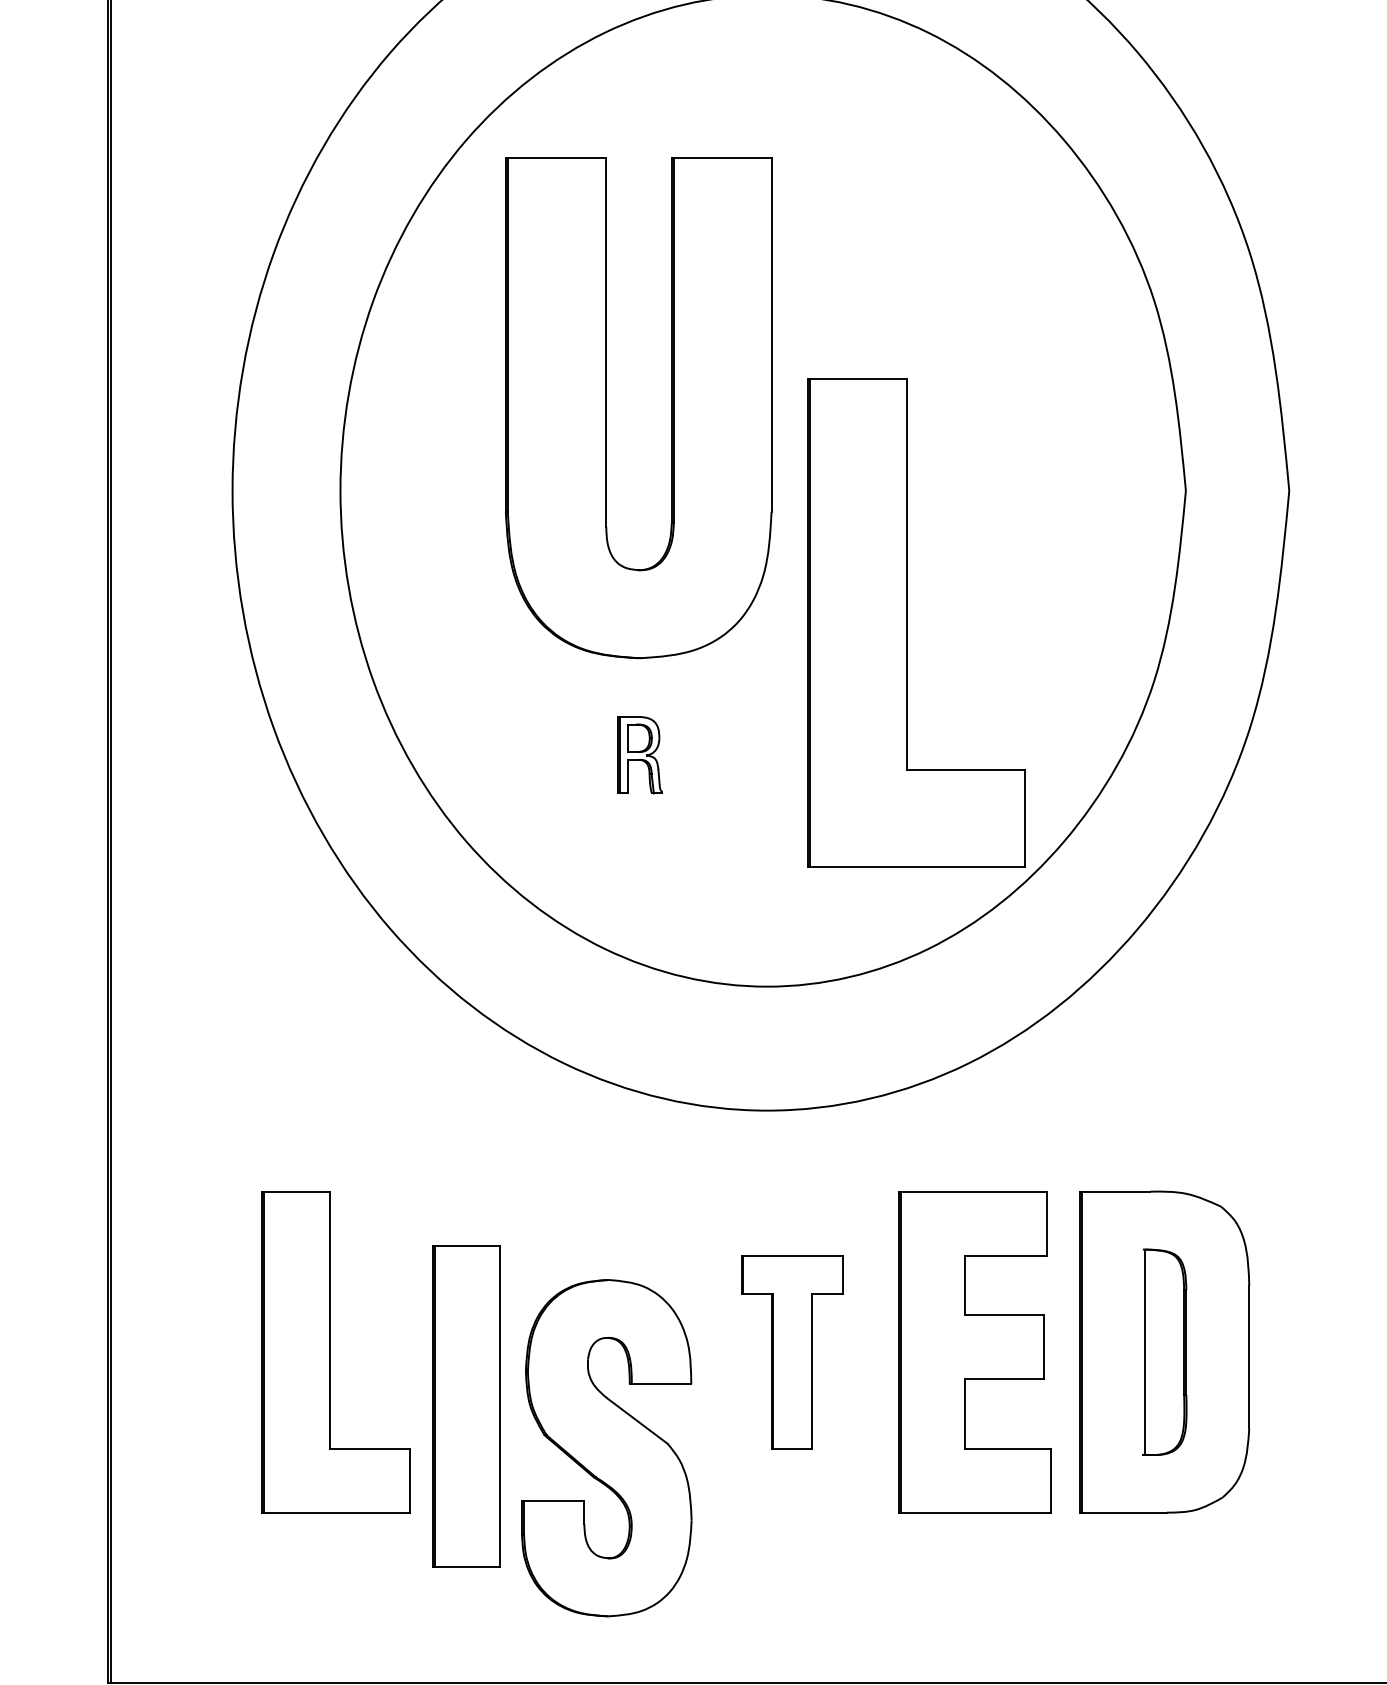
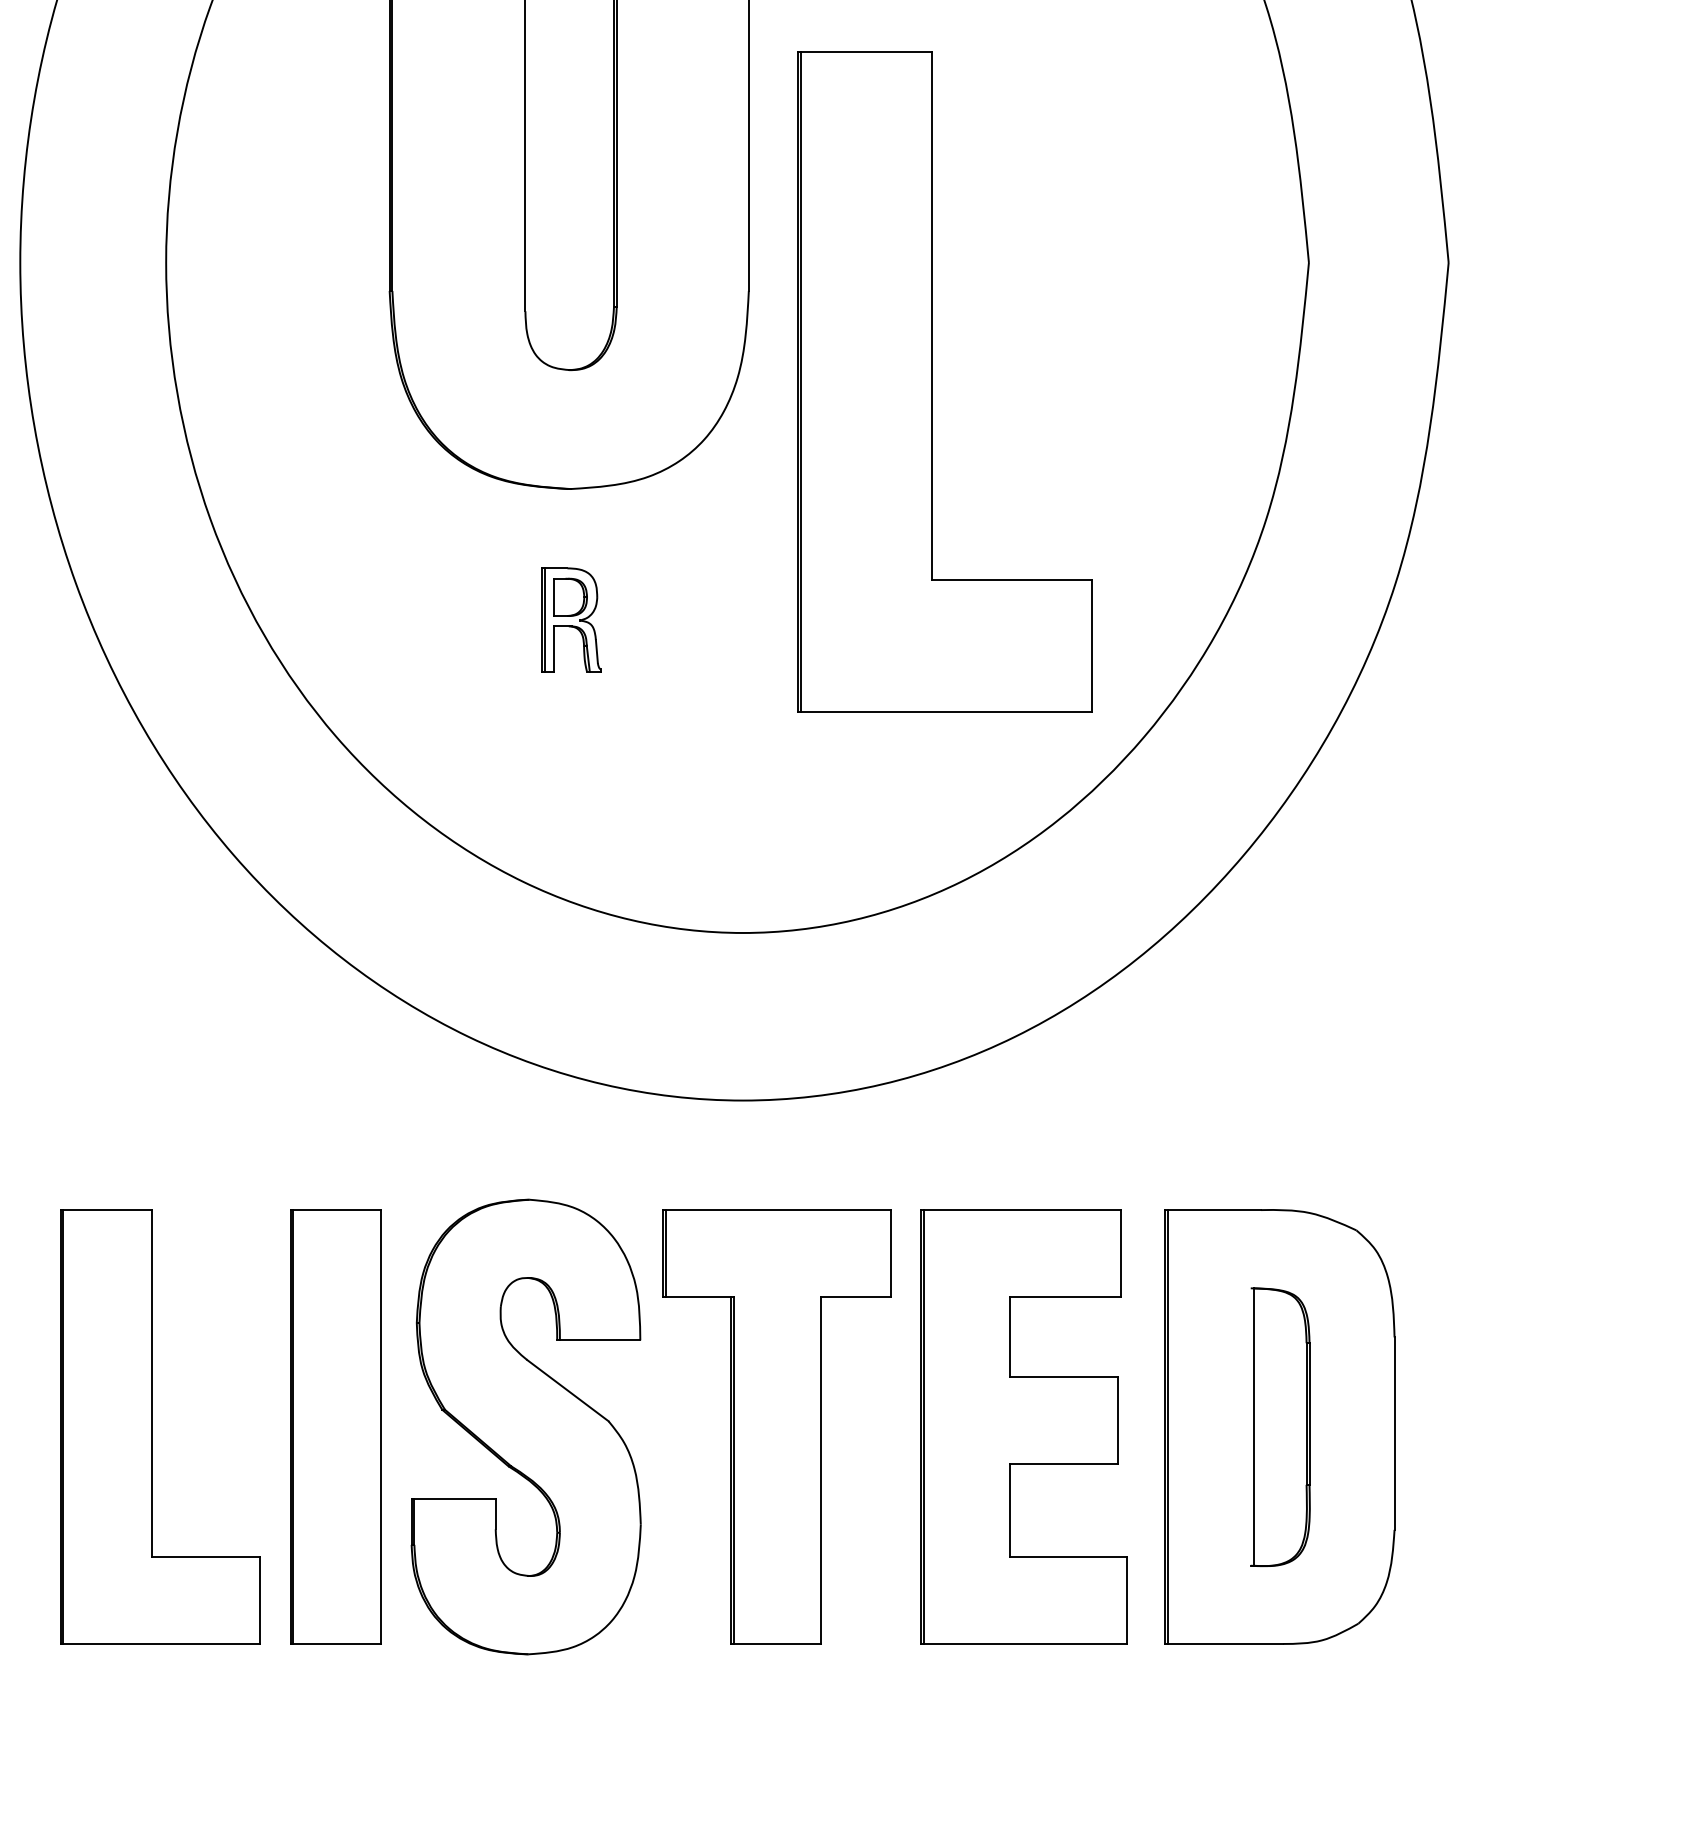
part: (907, 622) -> (932, 381), moved
part: (791, 1352) -> (775, 1427), size x1.67
part: (466, 1406) -> (336, 1427), moved
part: (606, 1448) -> (525, 1427), moved

